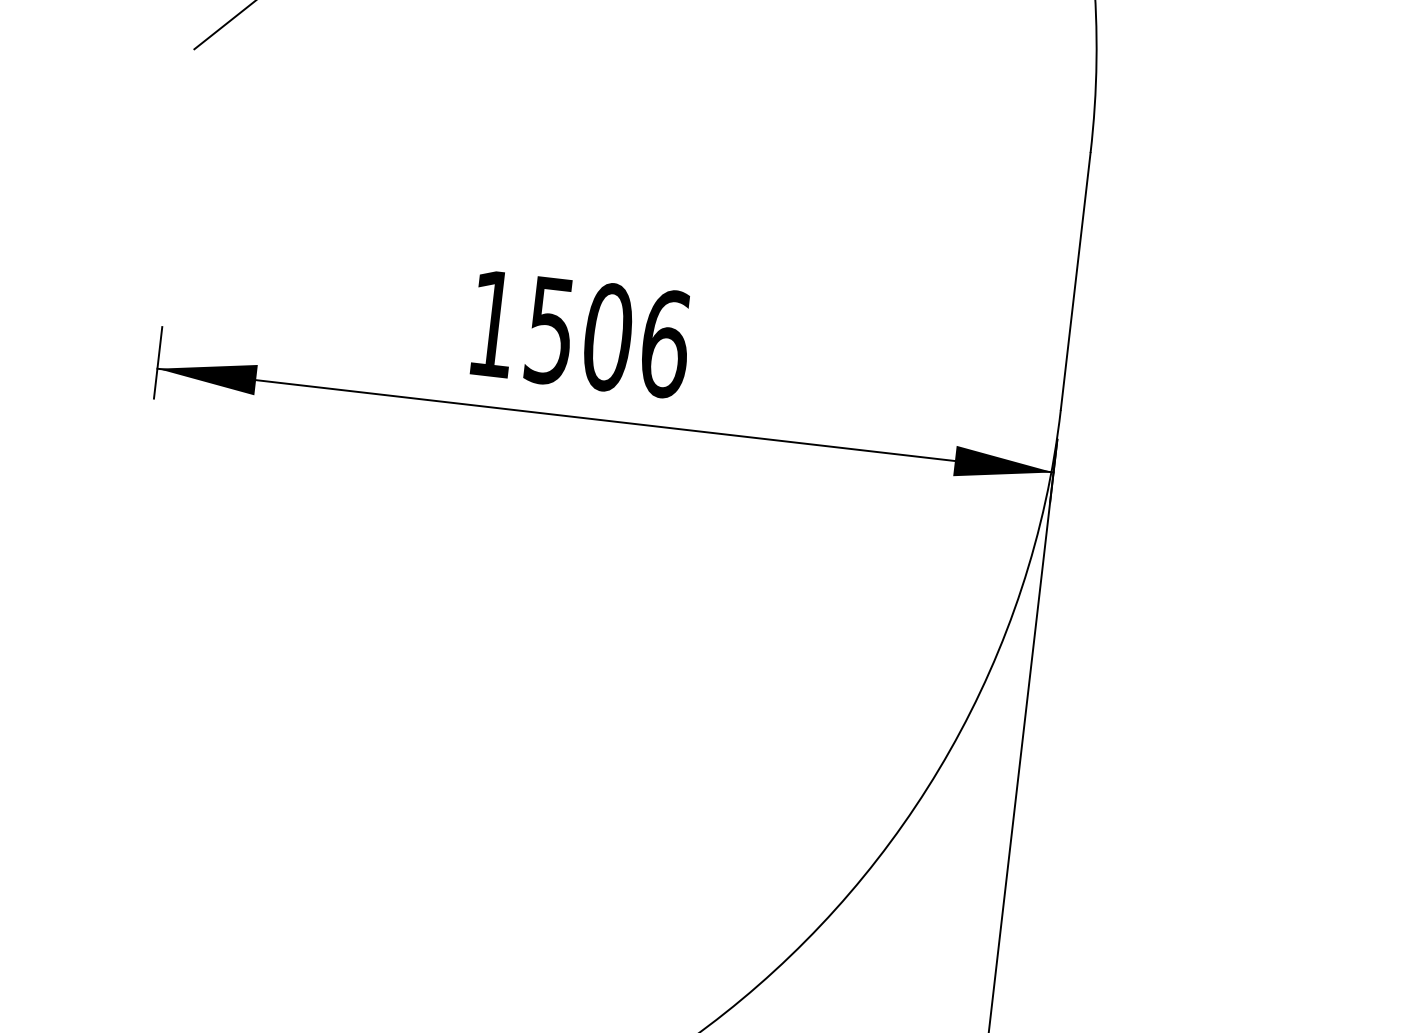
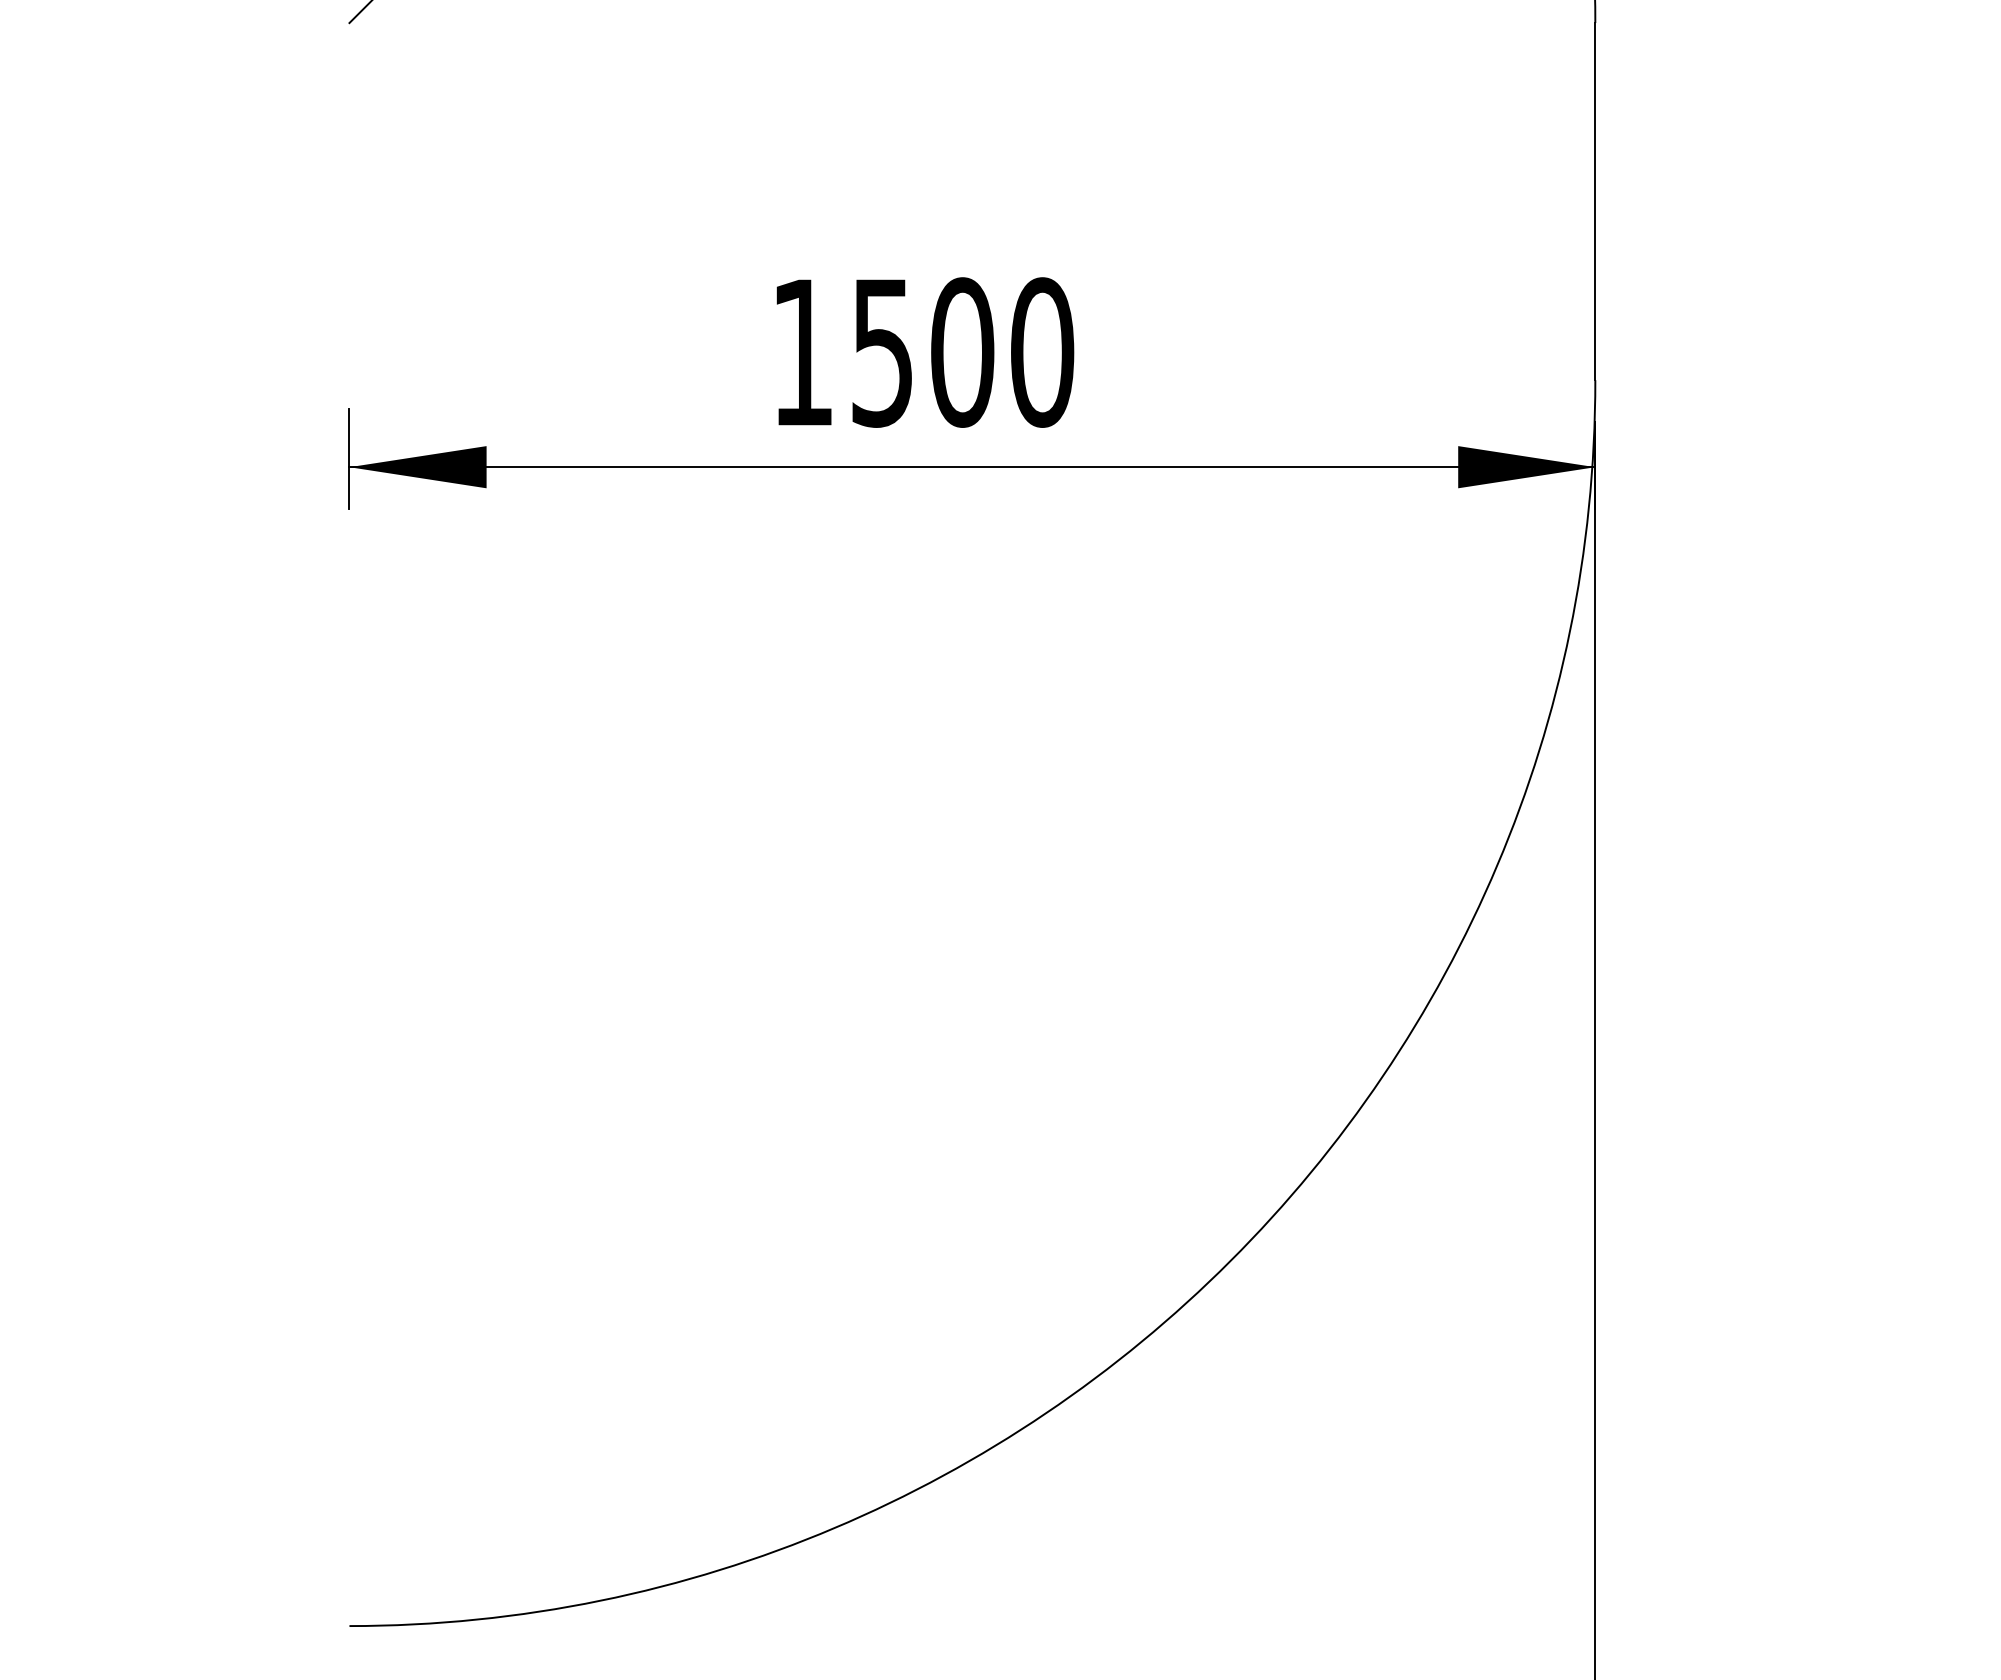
text: (665, 343) -> (1042, 352), 1506 -> 1500

